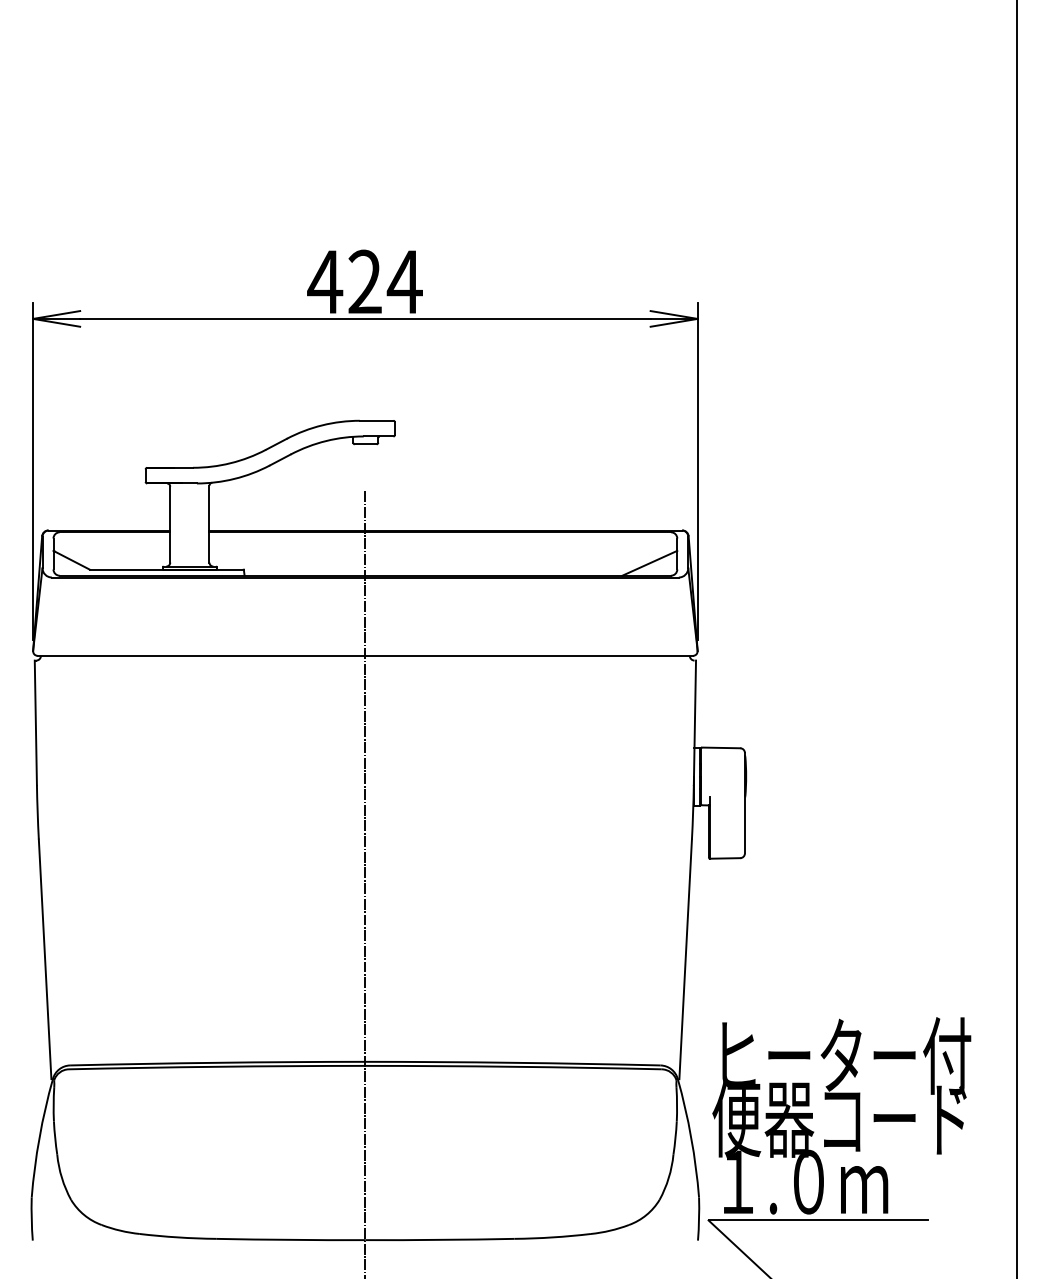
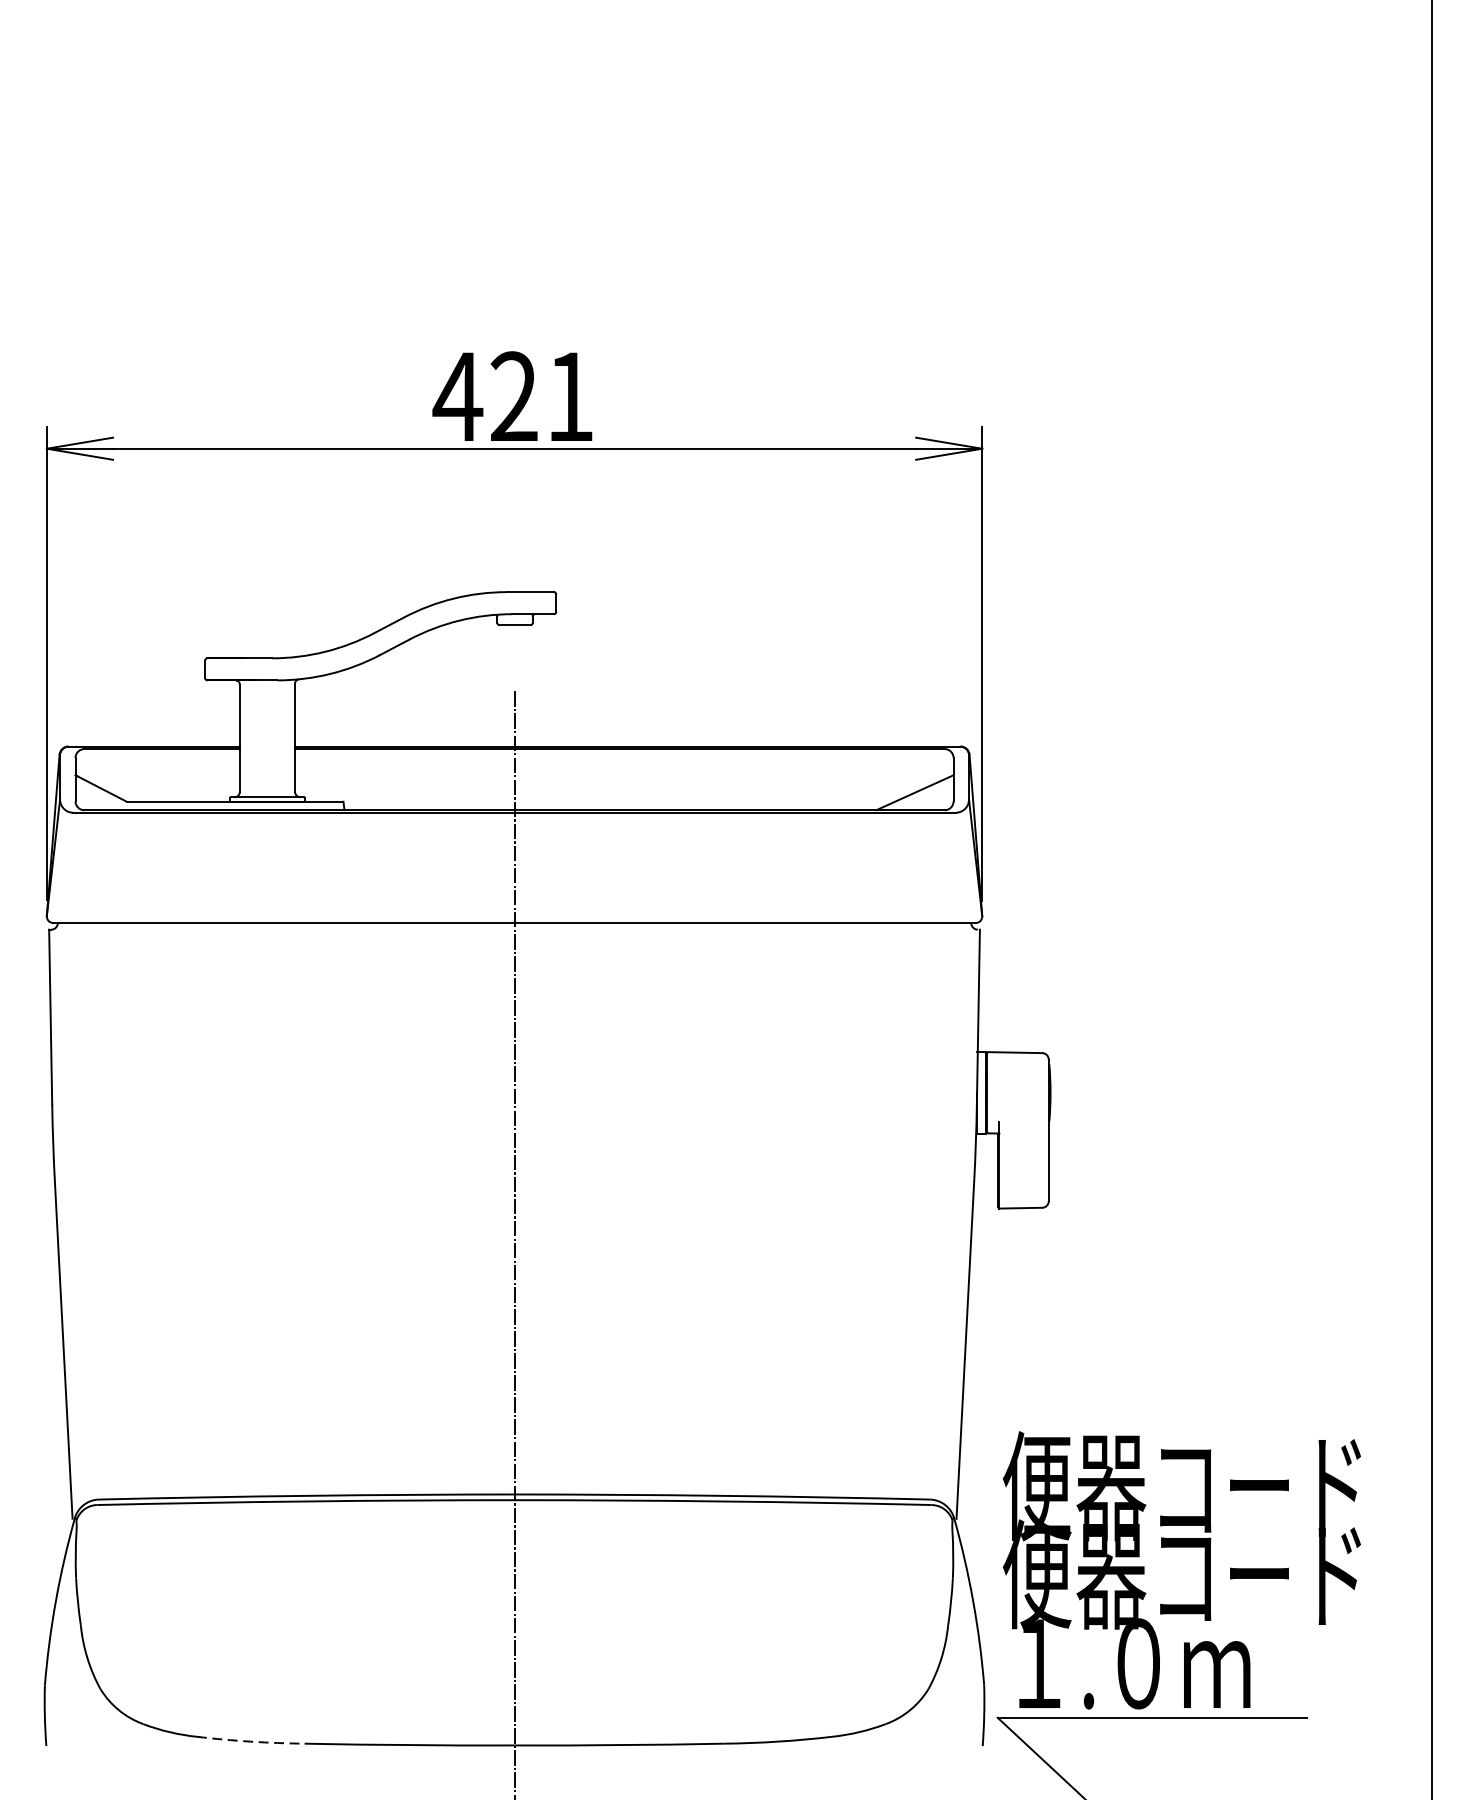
text: (404, 281) -> (569, 396), 424 -> 421
text: (841, 1056) -> (1184, 1486), ヒーター付 -> 便器コード
arc: (177, 1237) -> (250, 1741), solid -> dashed

